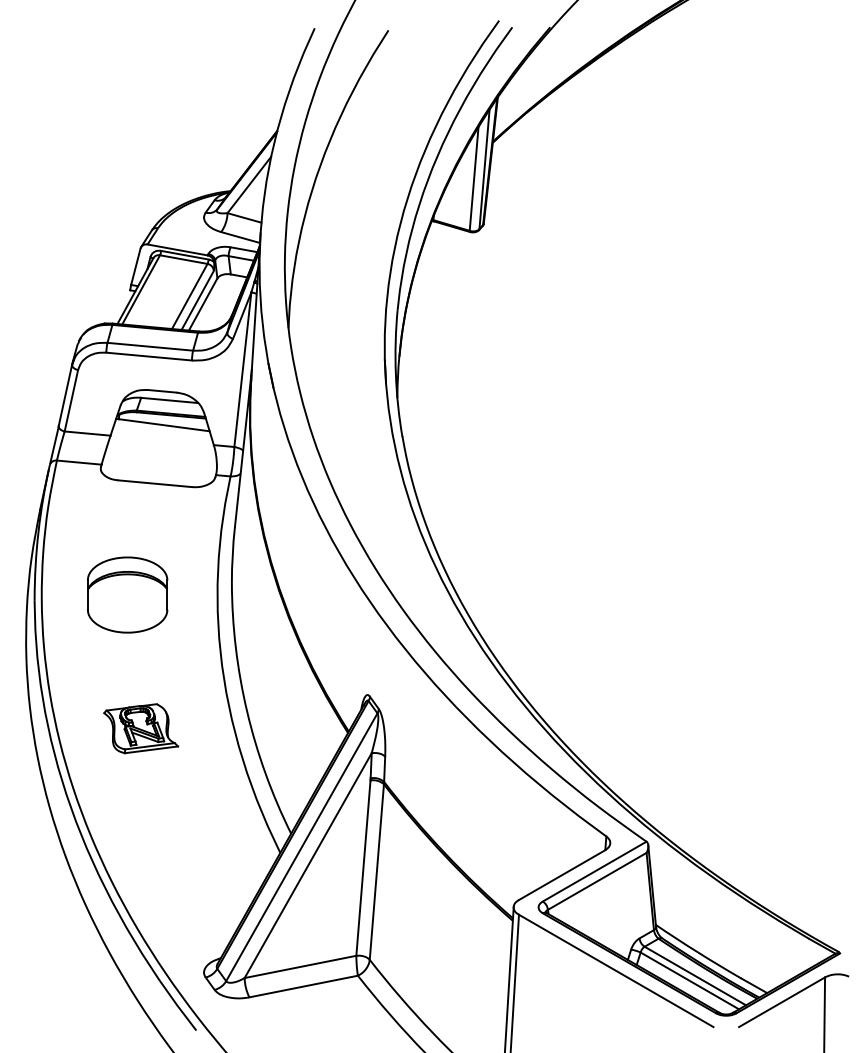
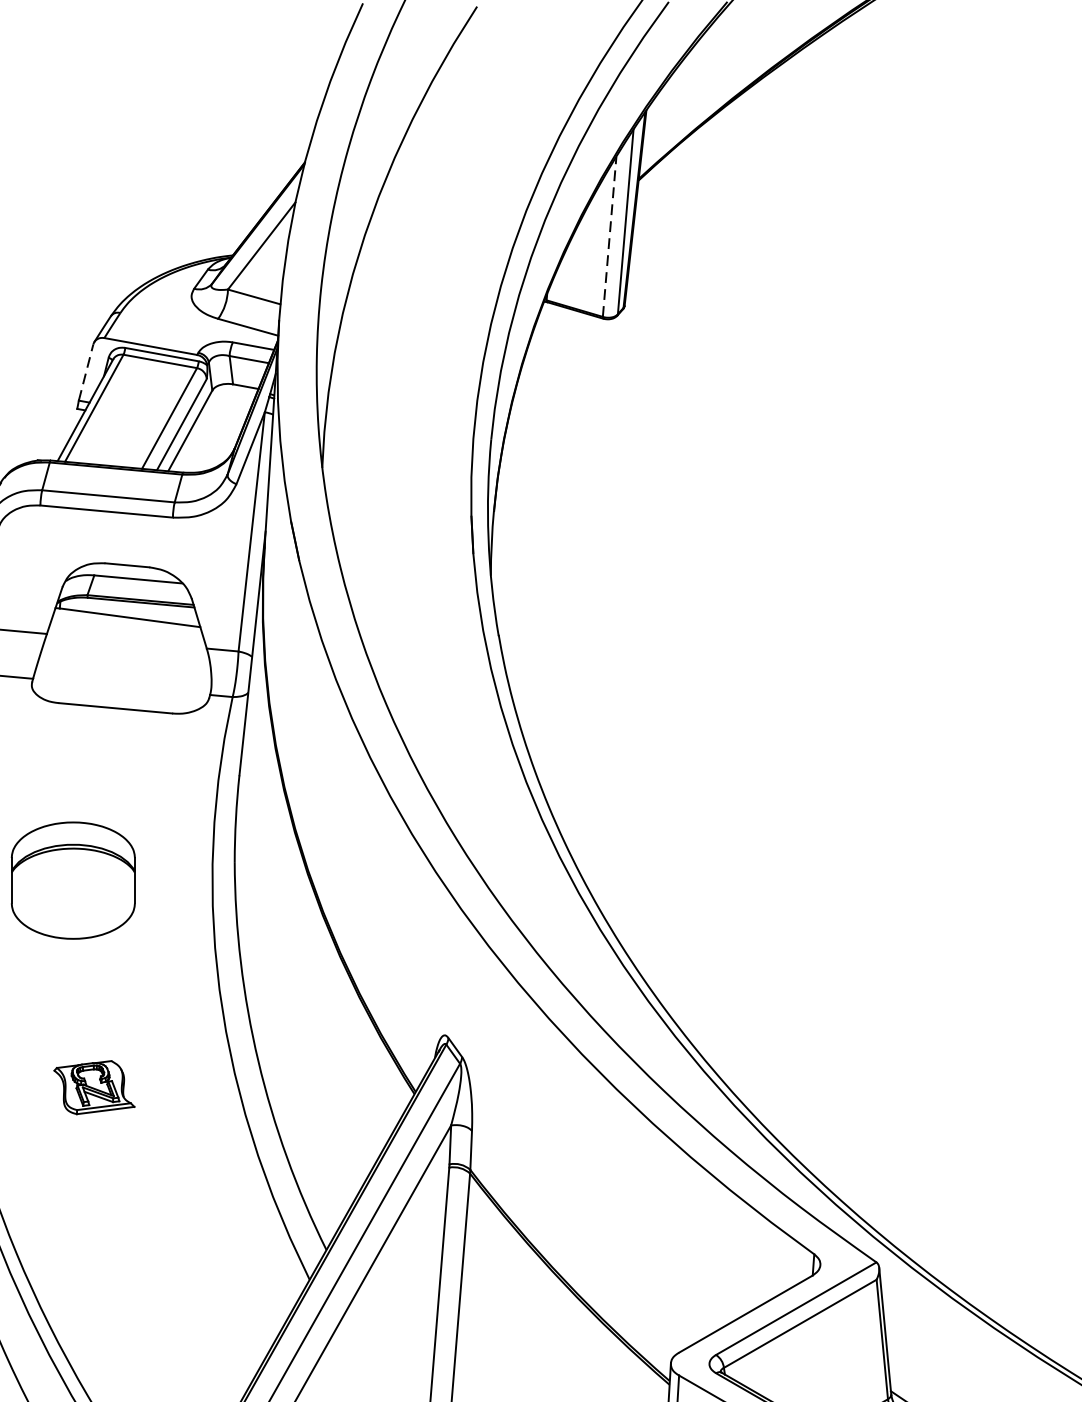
line: (474, 179) -> (610, 237), solid -> dashed
line: (135, 266) -> (85, 372), solid -> dashed
part: (141, 728) -> (94, 1087), size x0.7

